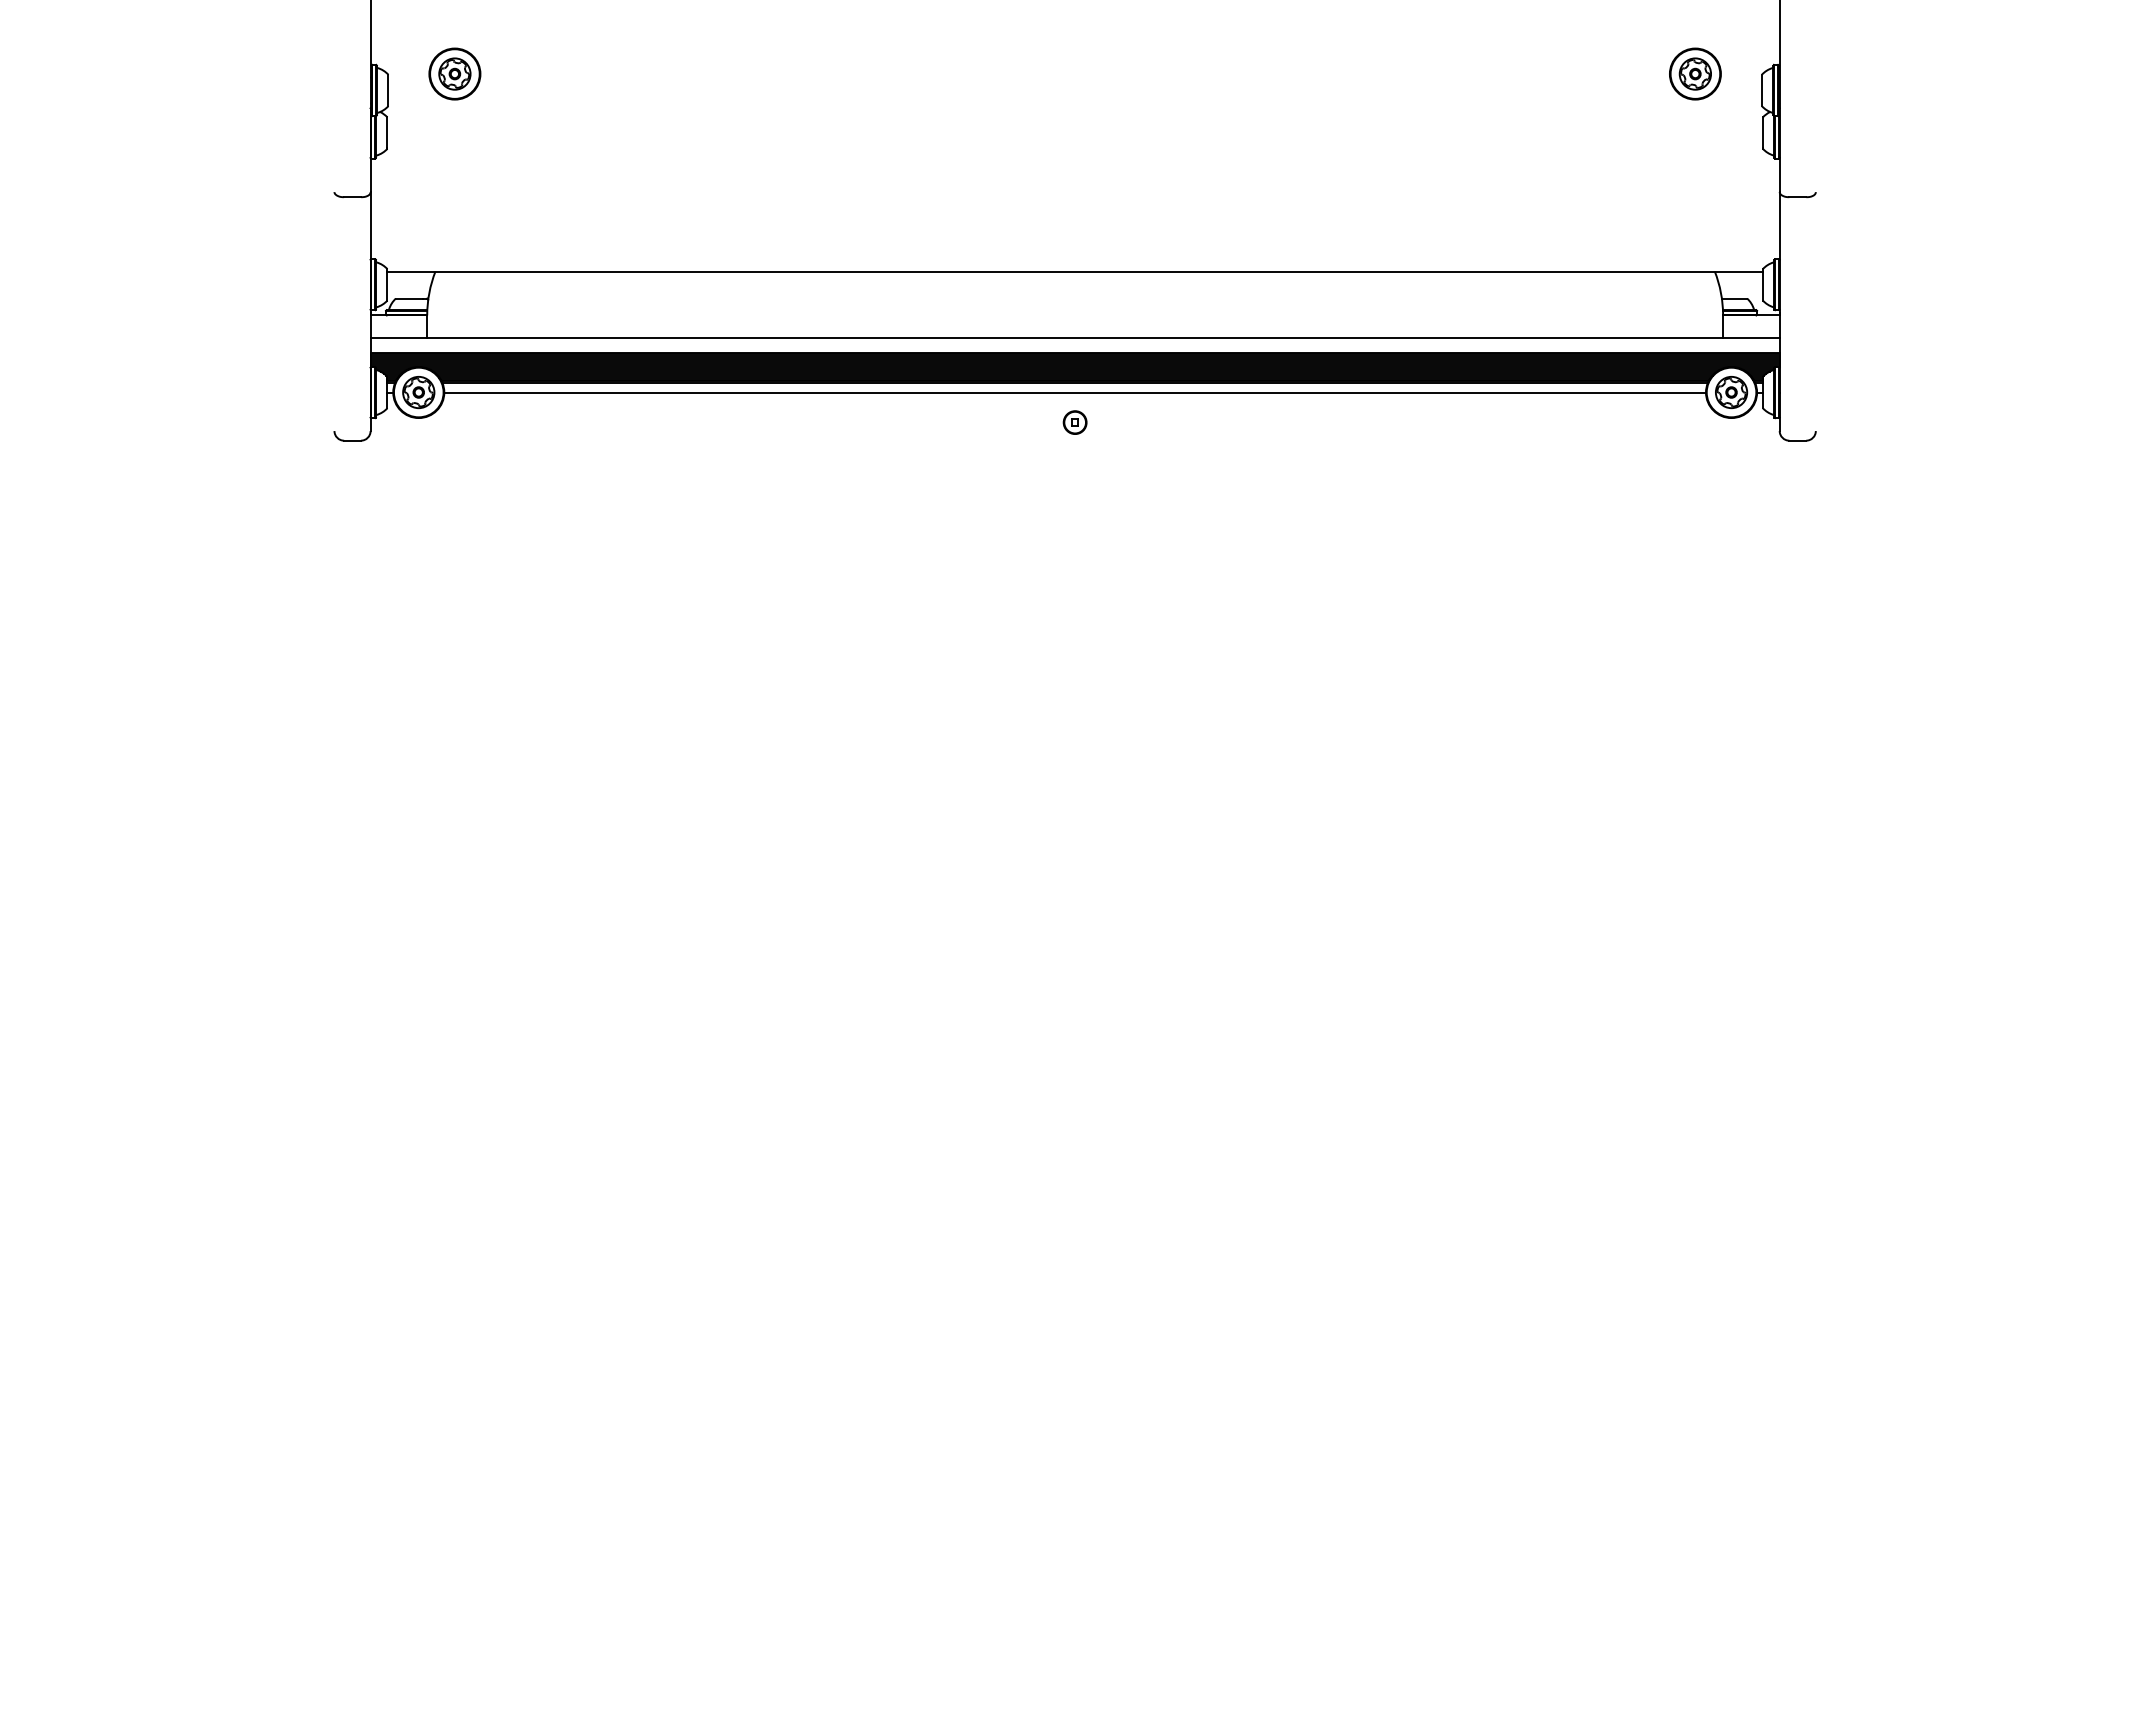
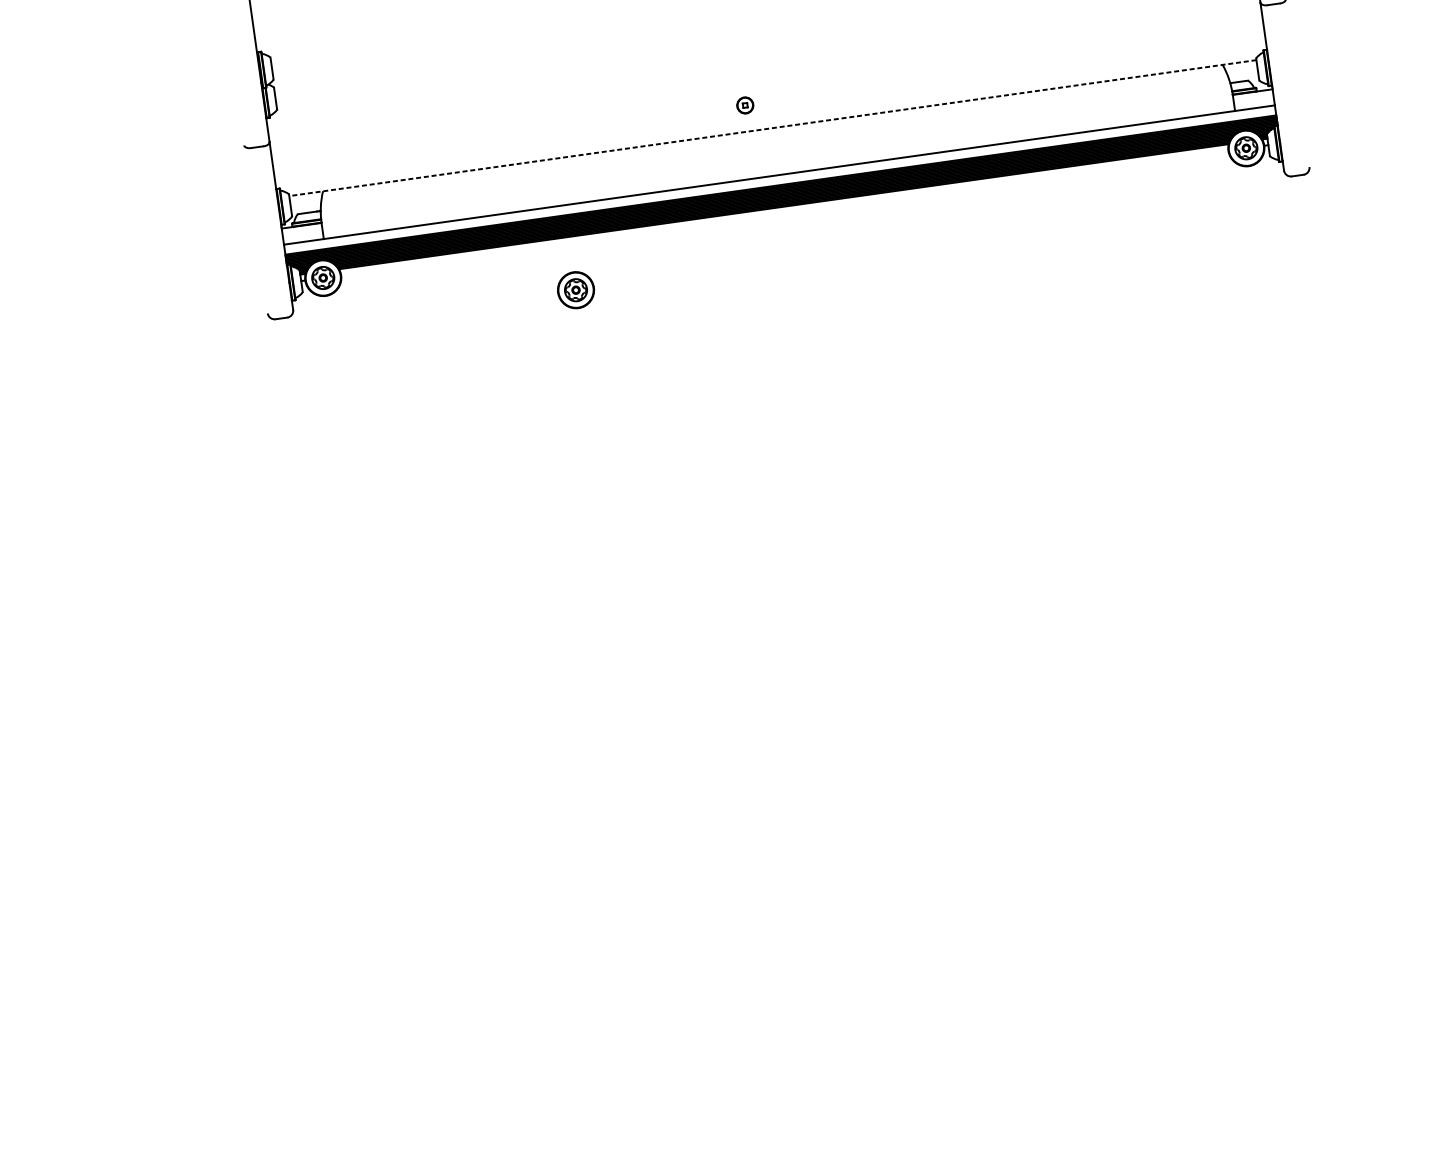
part: (454, 73) -> (575, 289), moved
line: (1075, 271) -> (773, 128), solid -> dashed
line: (1075, 392) -> (785, 213), removed
part: (1074, 422) -> (744, 105), moved

